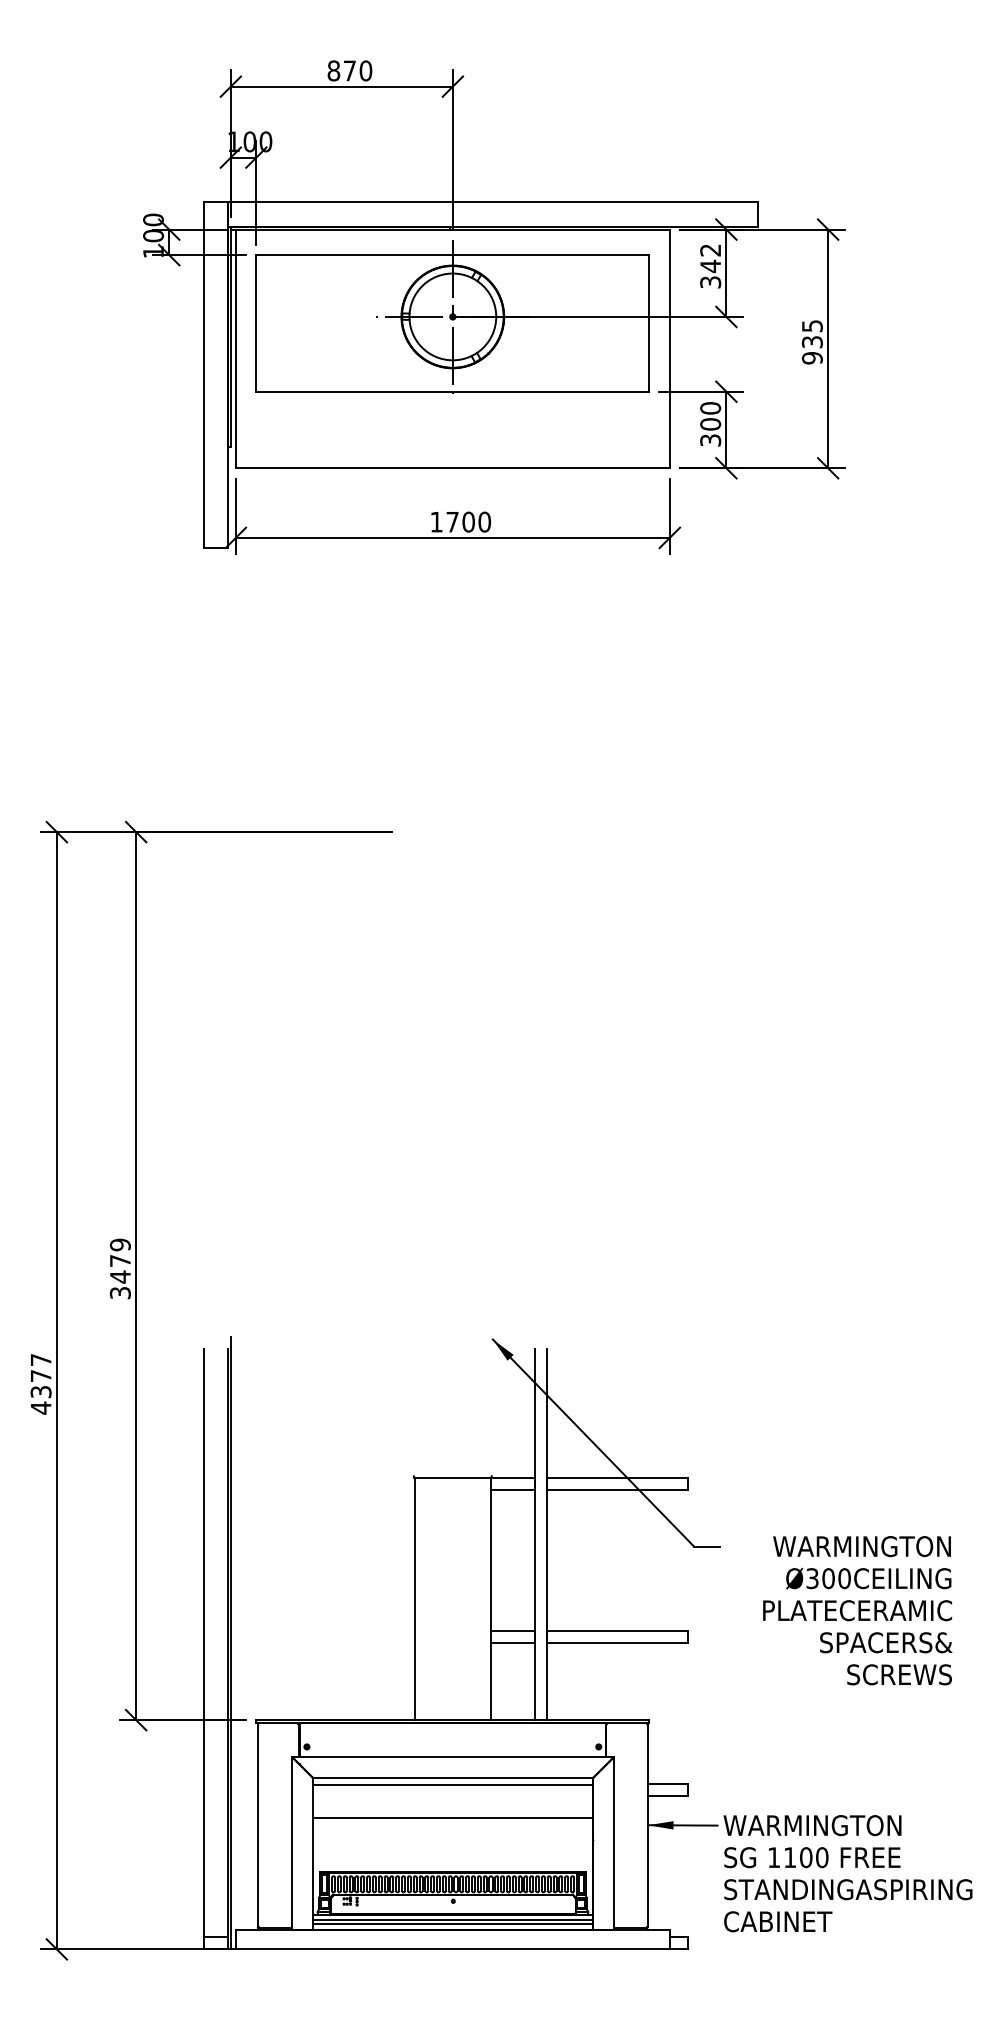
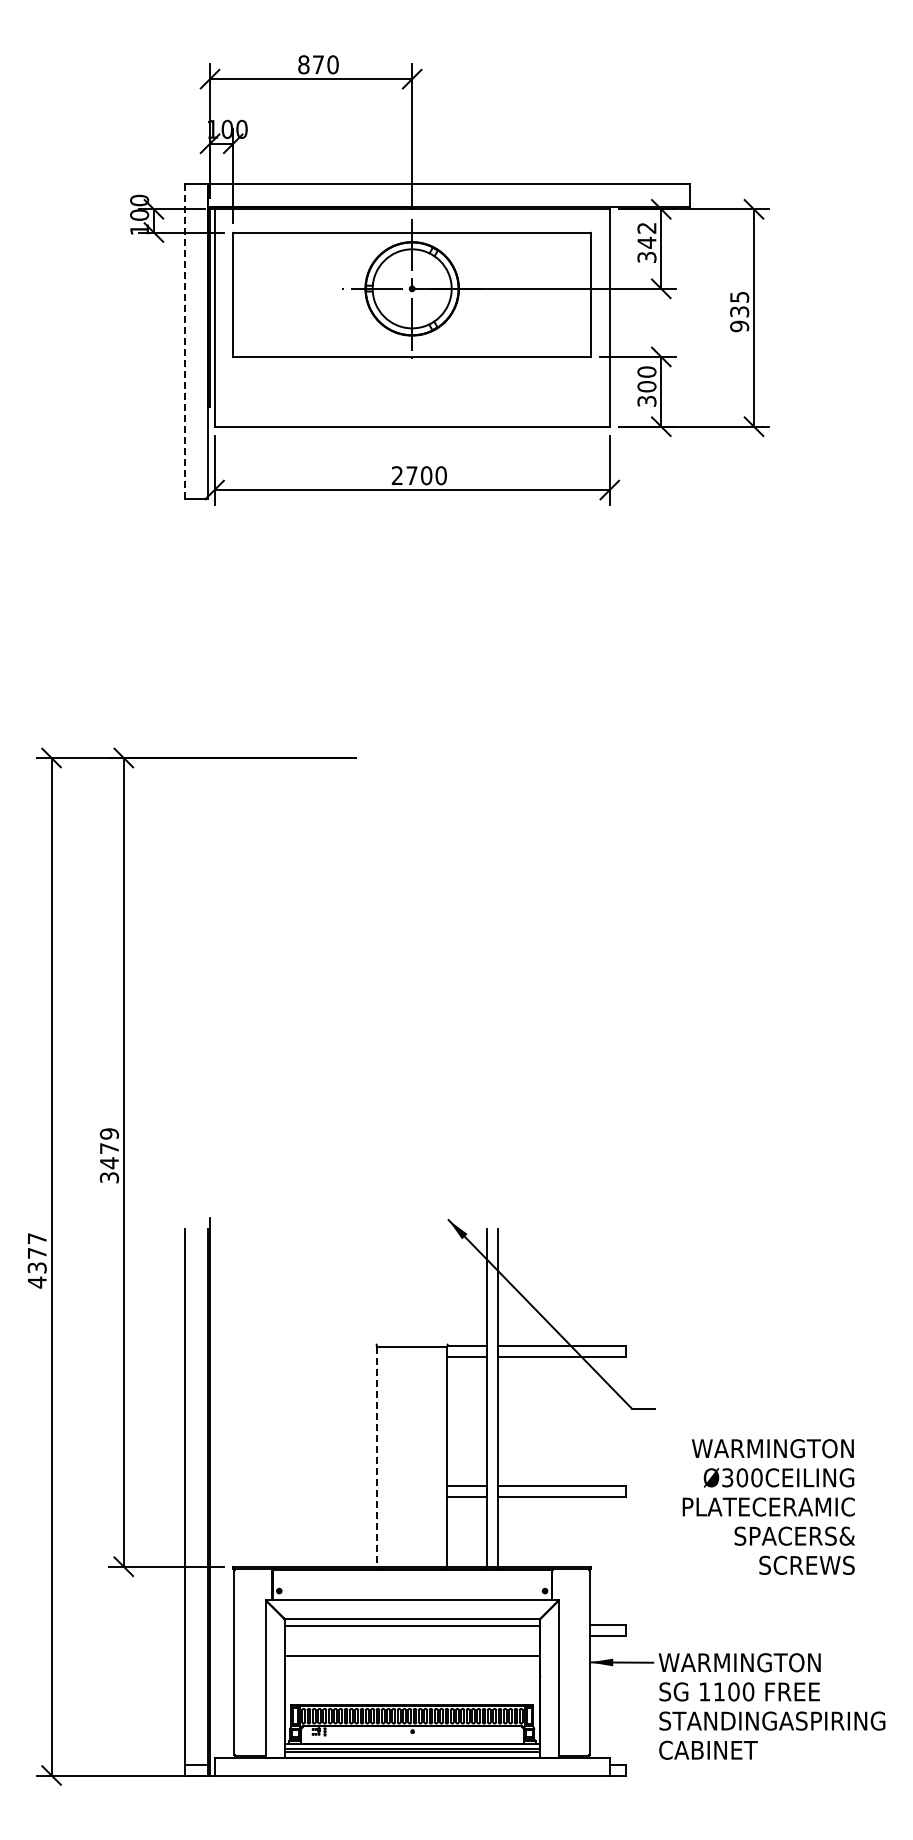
line: (203, 374) -> (185, 341), solid -> dashed
text: (435, 521) -> (396, 475), 1700 -> 2700
line: (414, 1600) -> (377, 1457), solid -> dashed
text: (857, 1610) -> (768, 1506), moved

